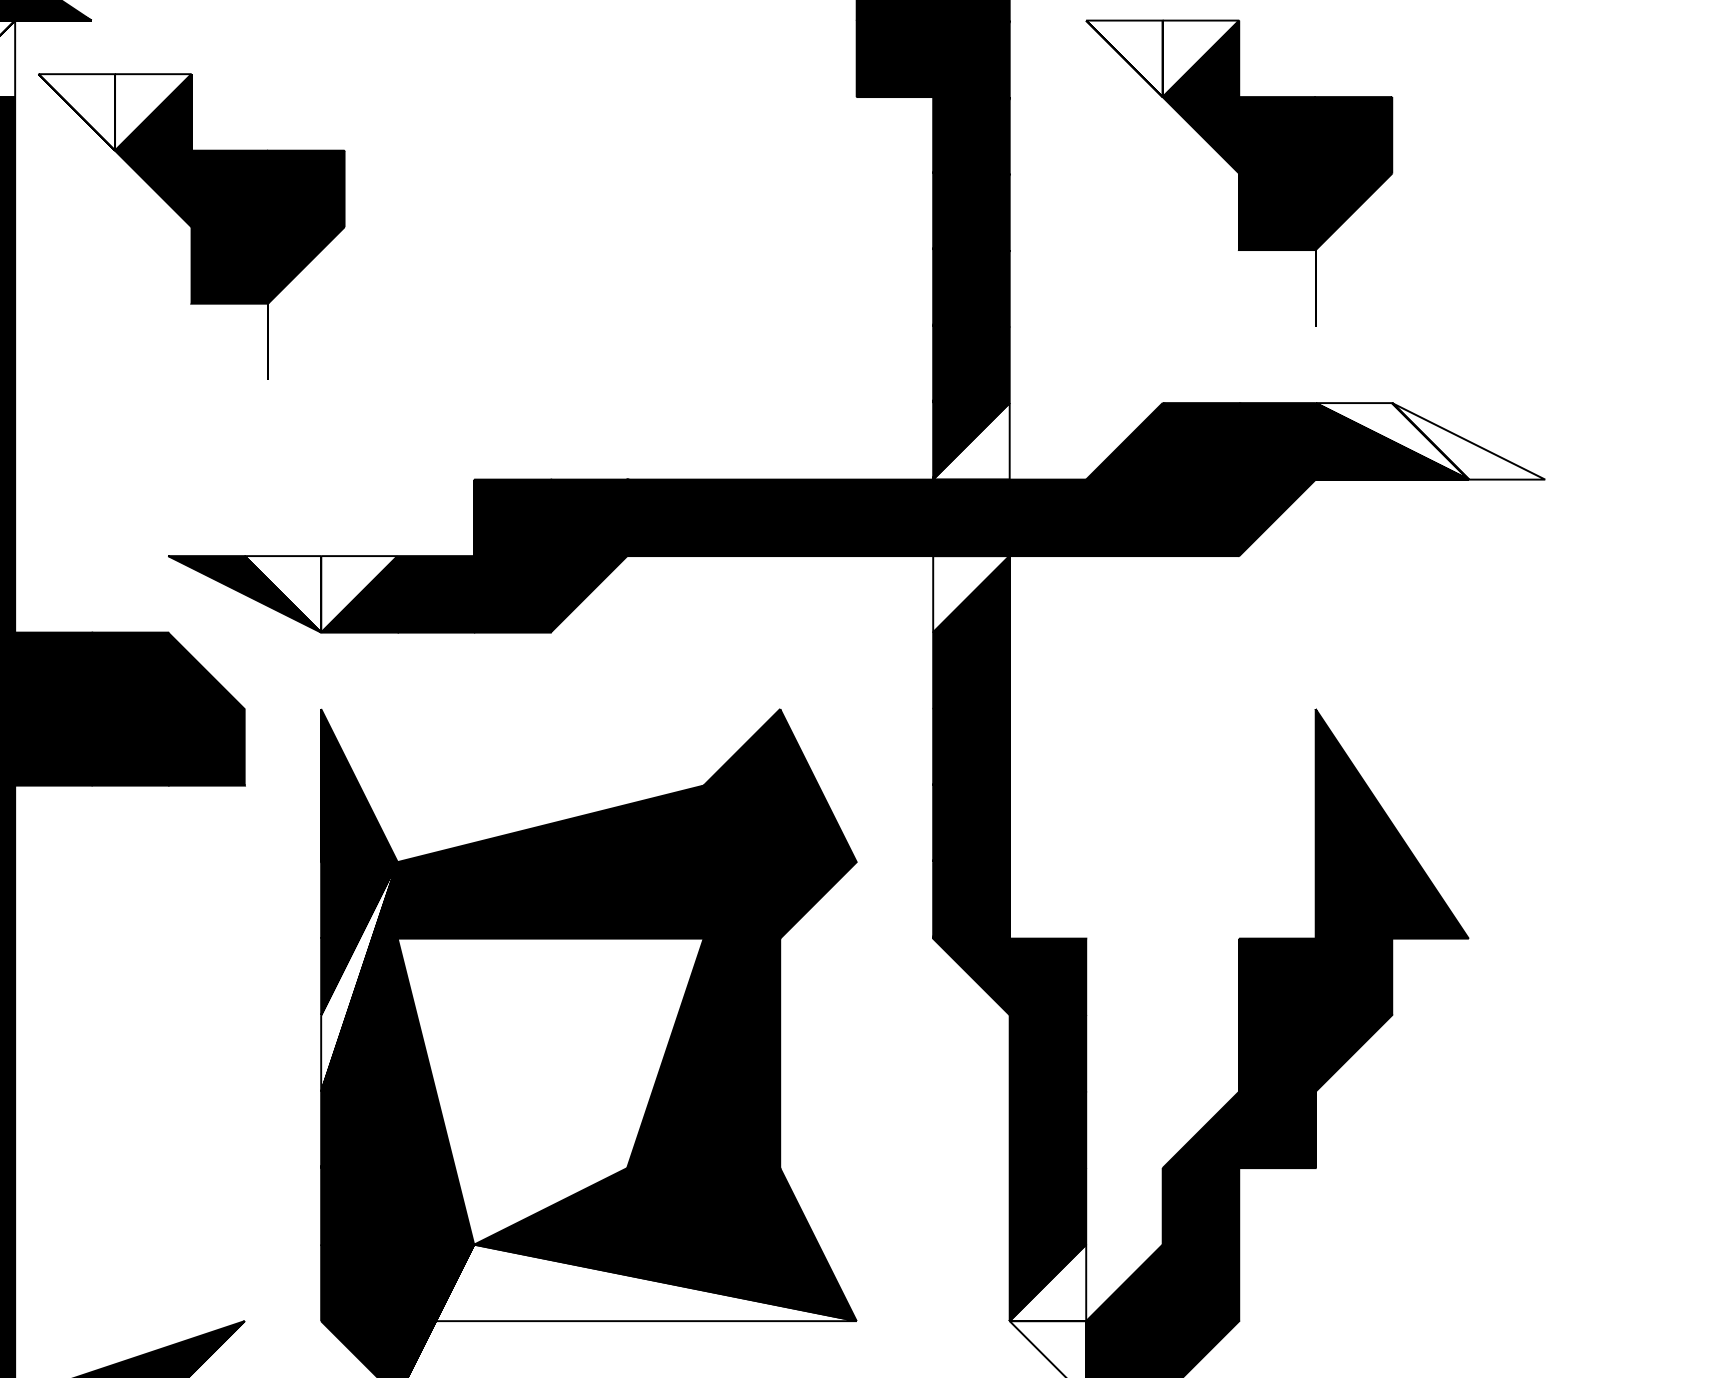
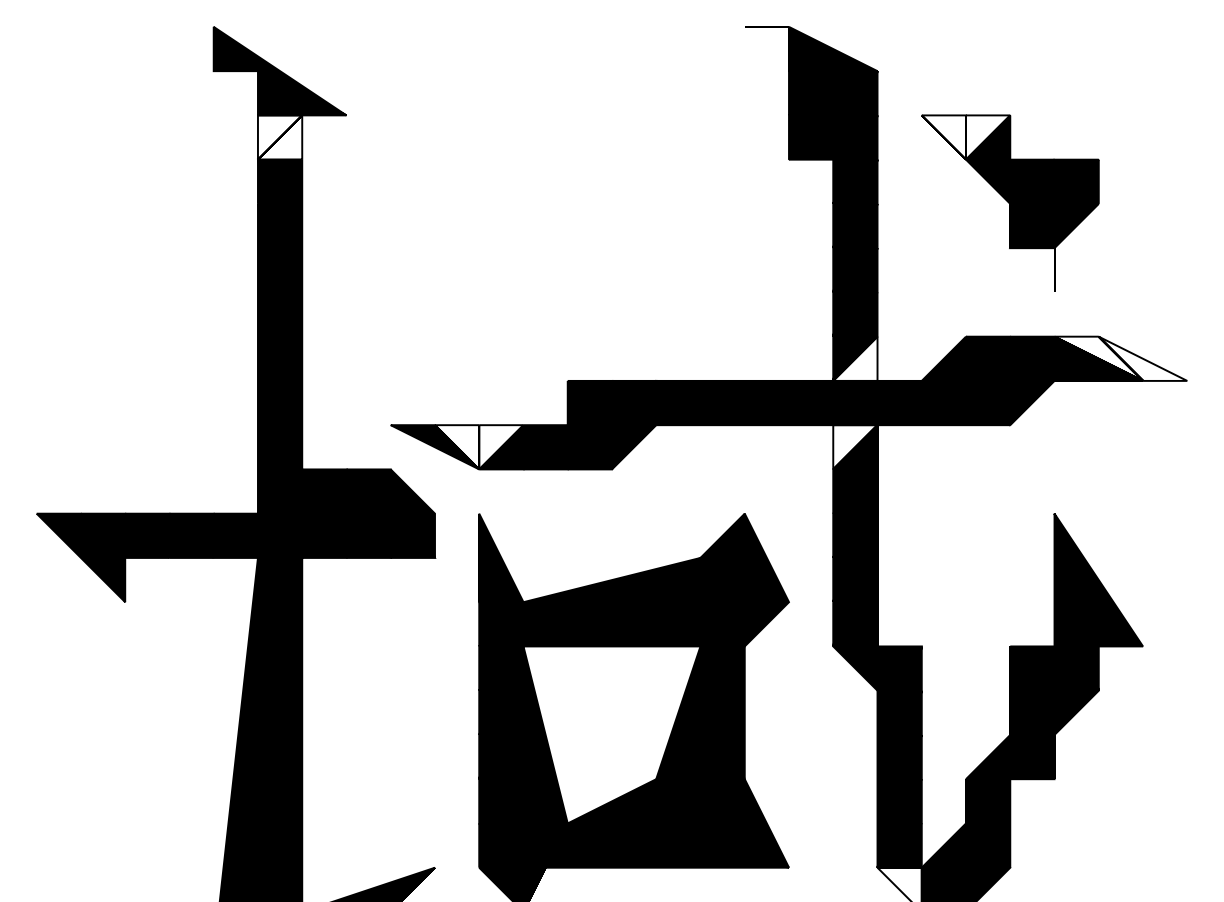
part: (191, 224) -> (404, 233), removed
fill: (359, 976) -> (501, 668), added
fill: (627, 1282) -> (656, 845), added
fill: (1047, 1282) -> (899, 845), added

